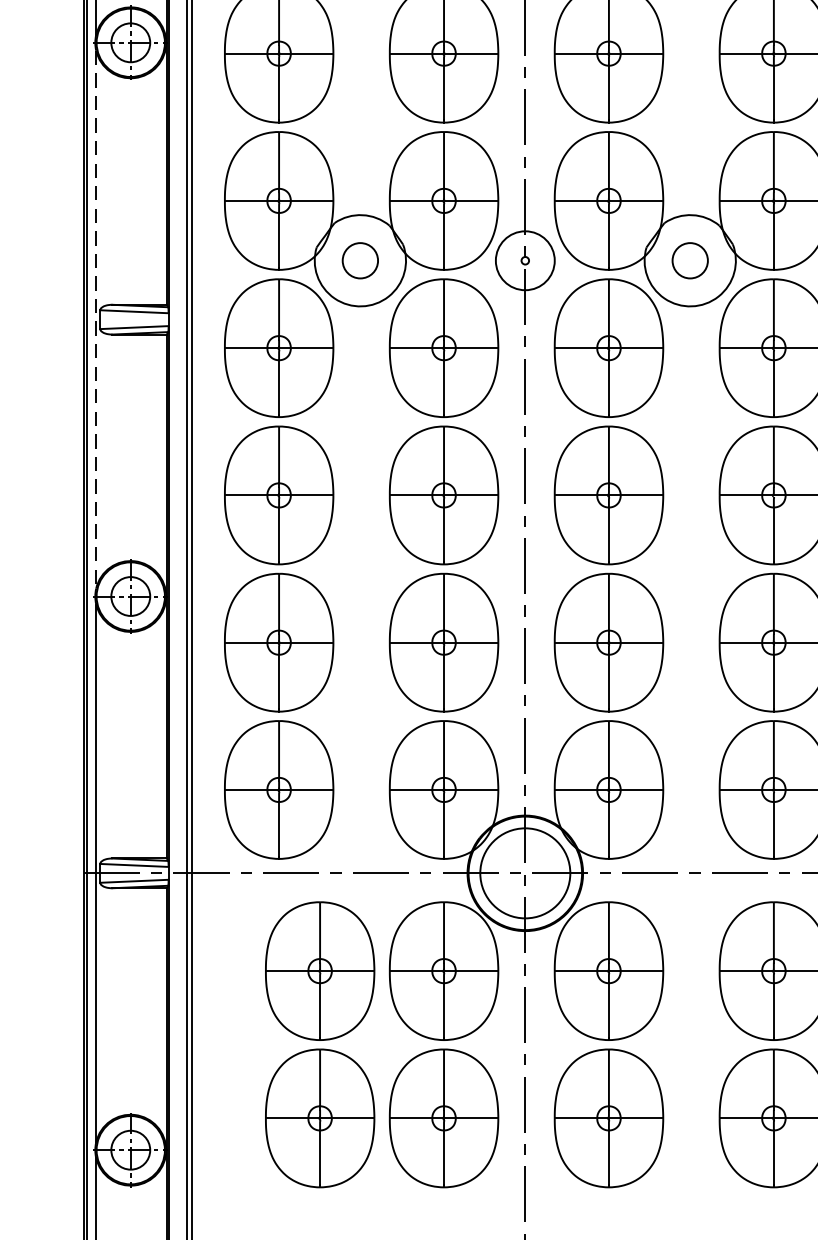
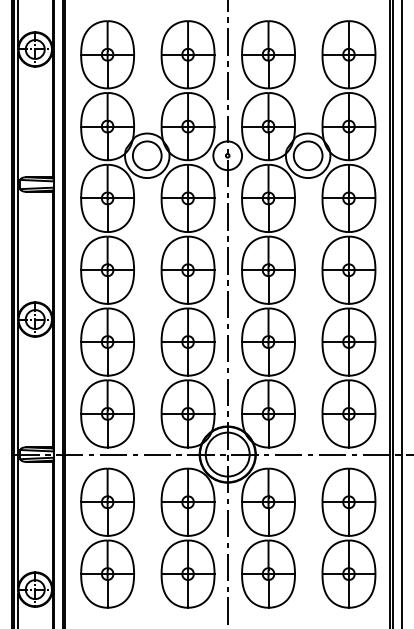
circle: (358, 260) -> (146, 155), size x1.67
circle: (688, 260) -> (307, 155), size x1.67
line: (96, 321) -> (18, 185), dashed -> solid
part: (319, 1043) -> (107, 537), moved

